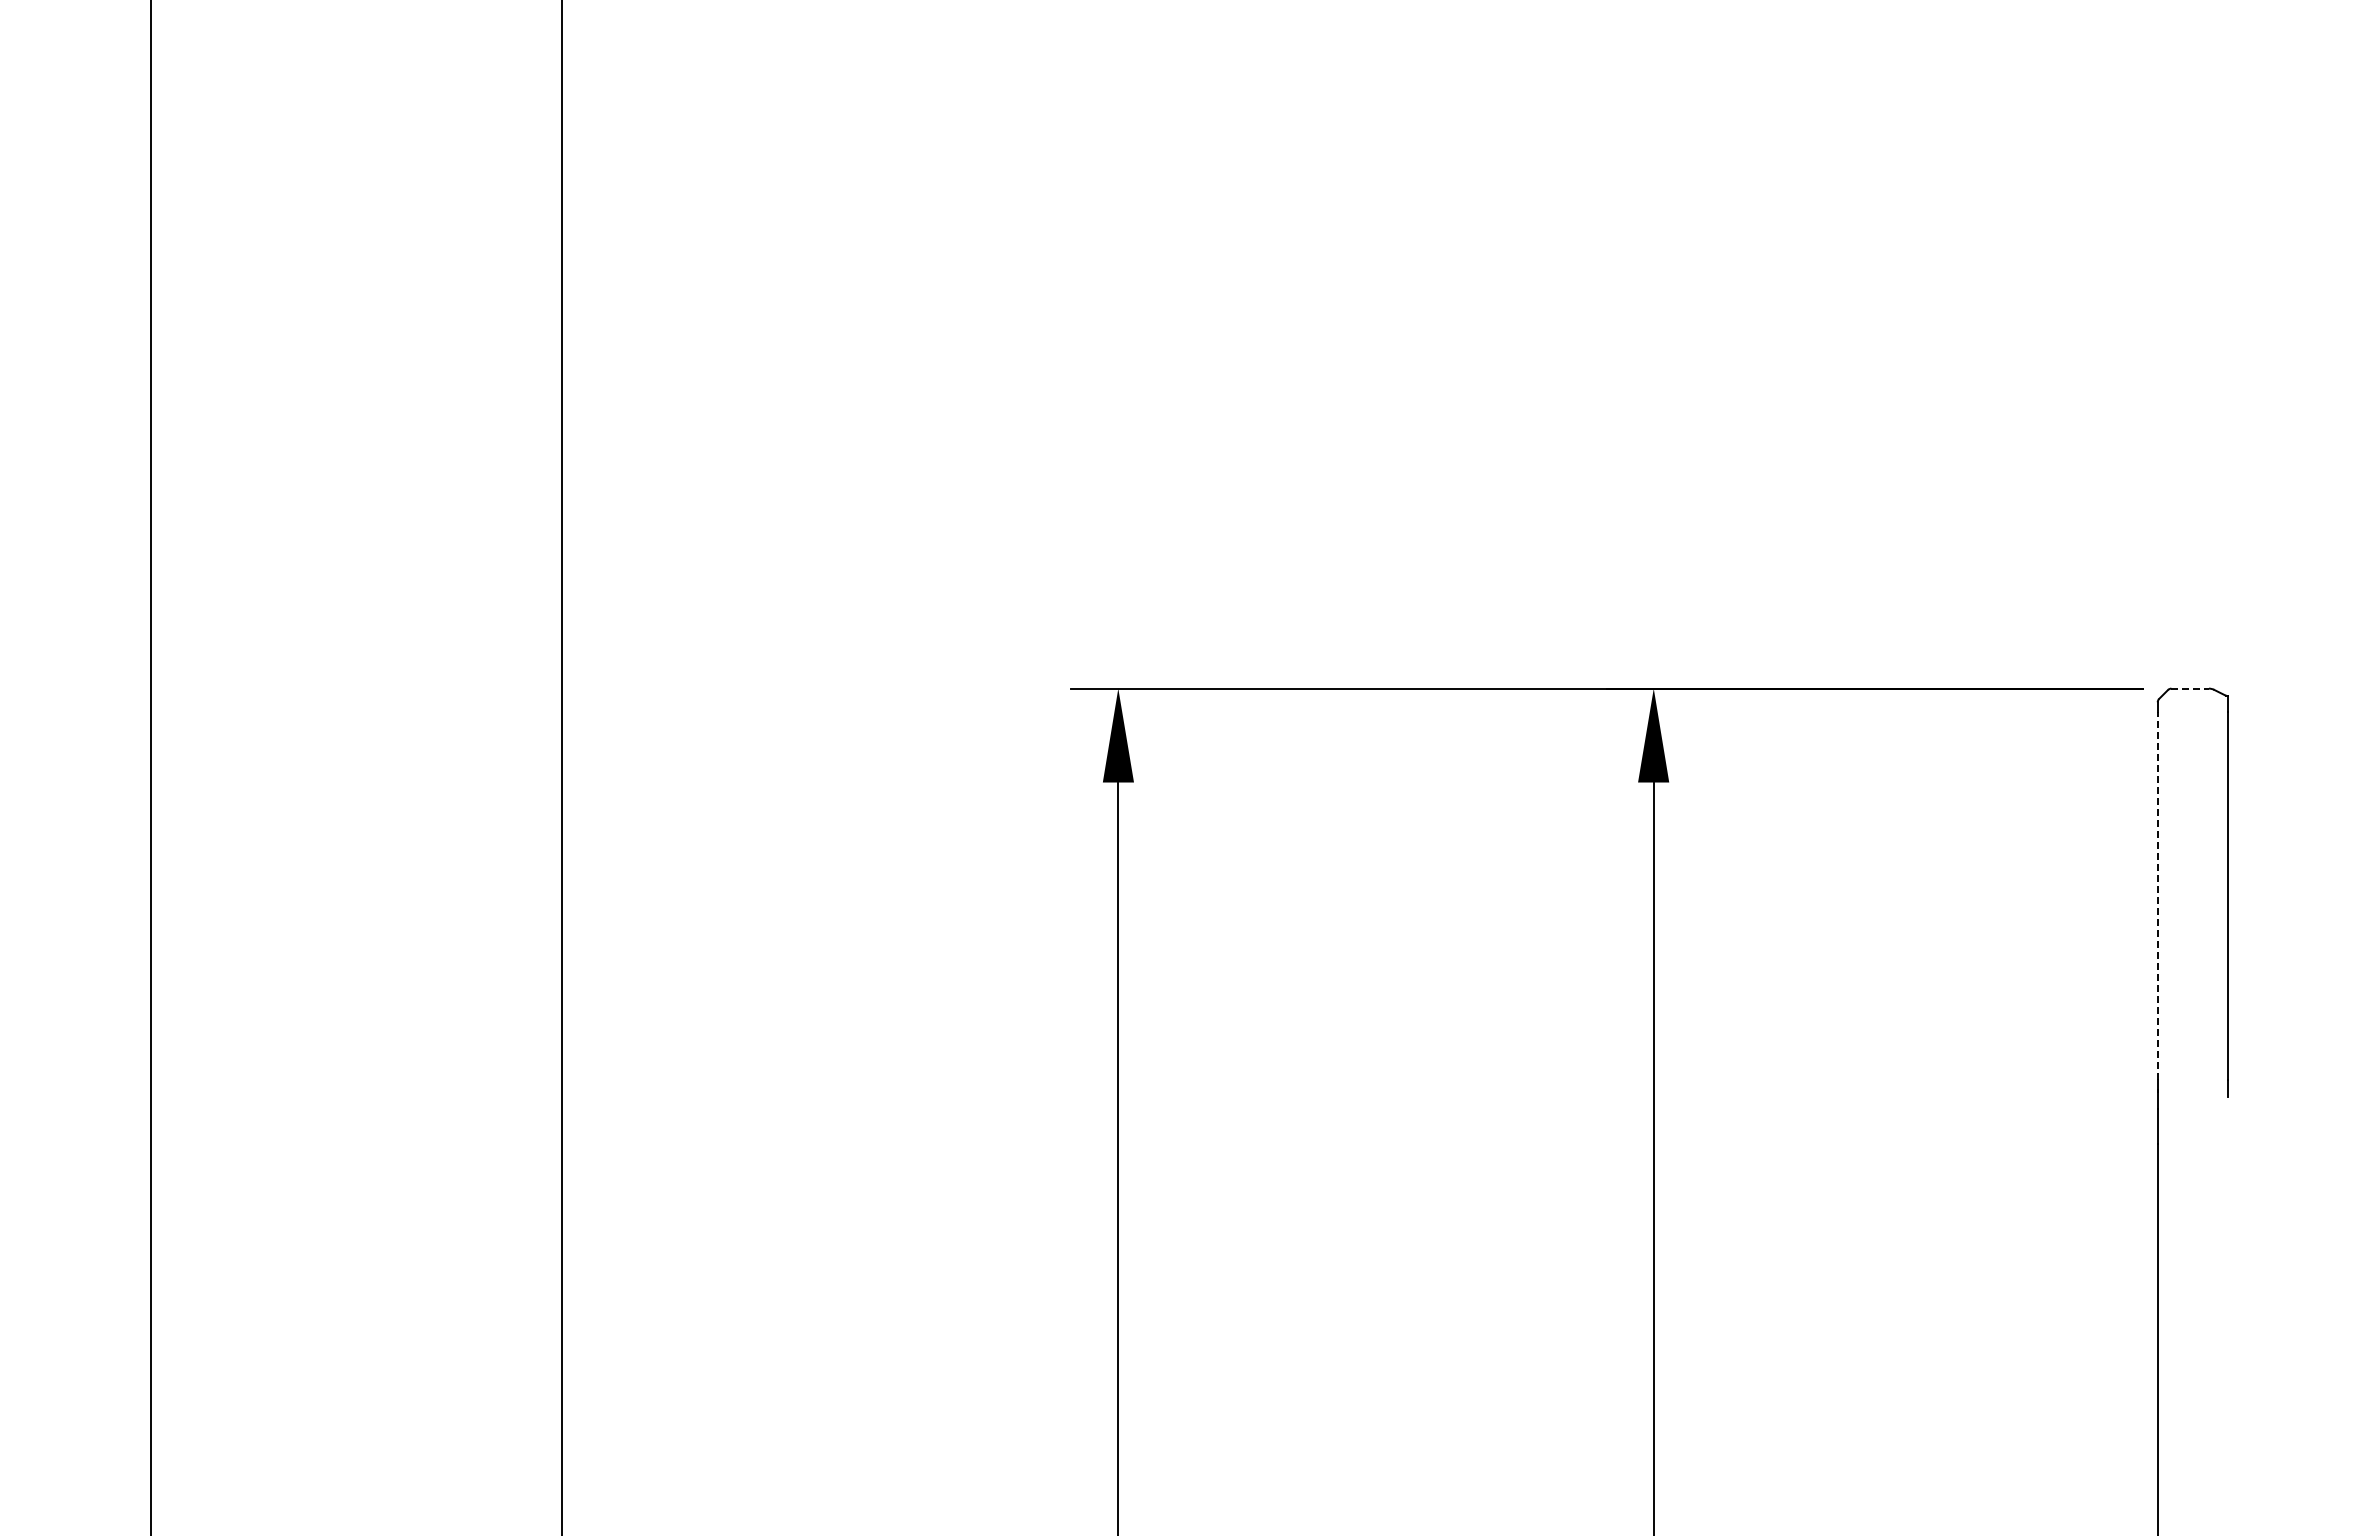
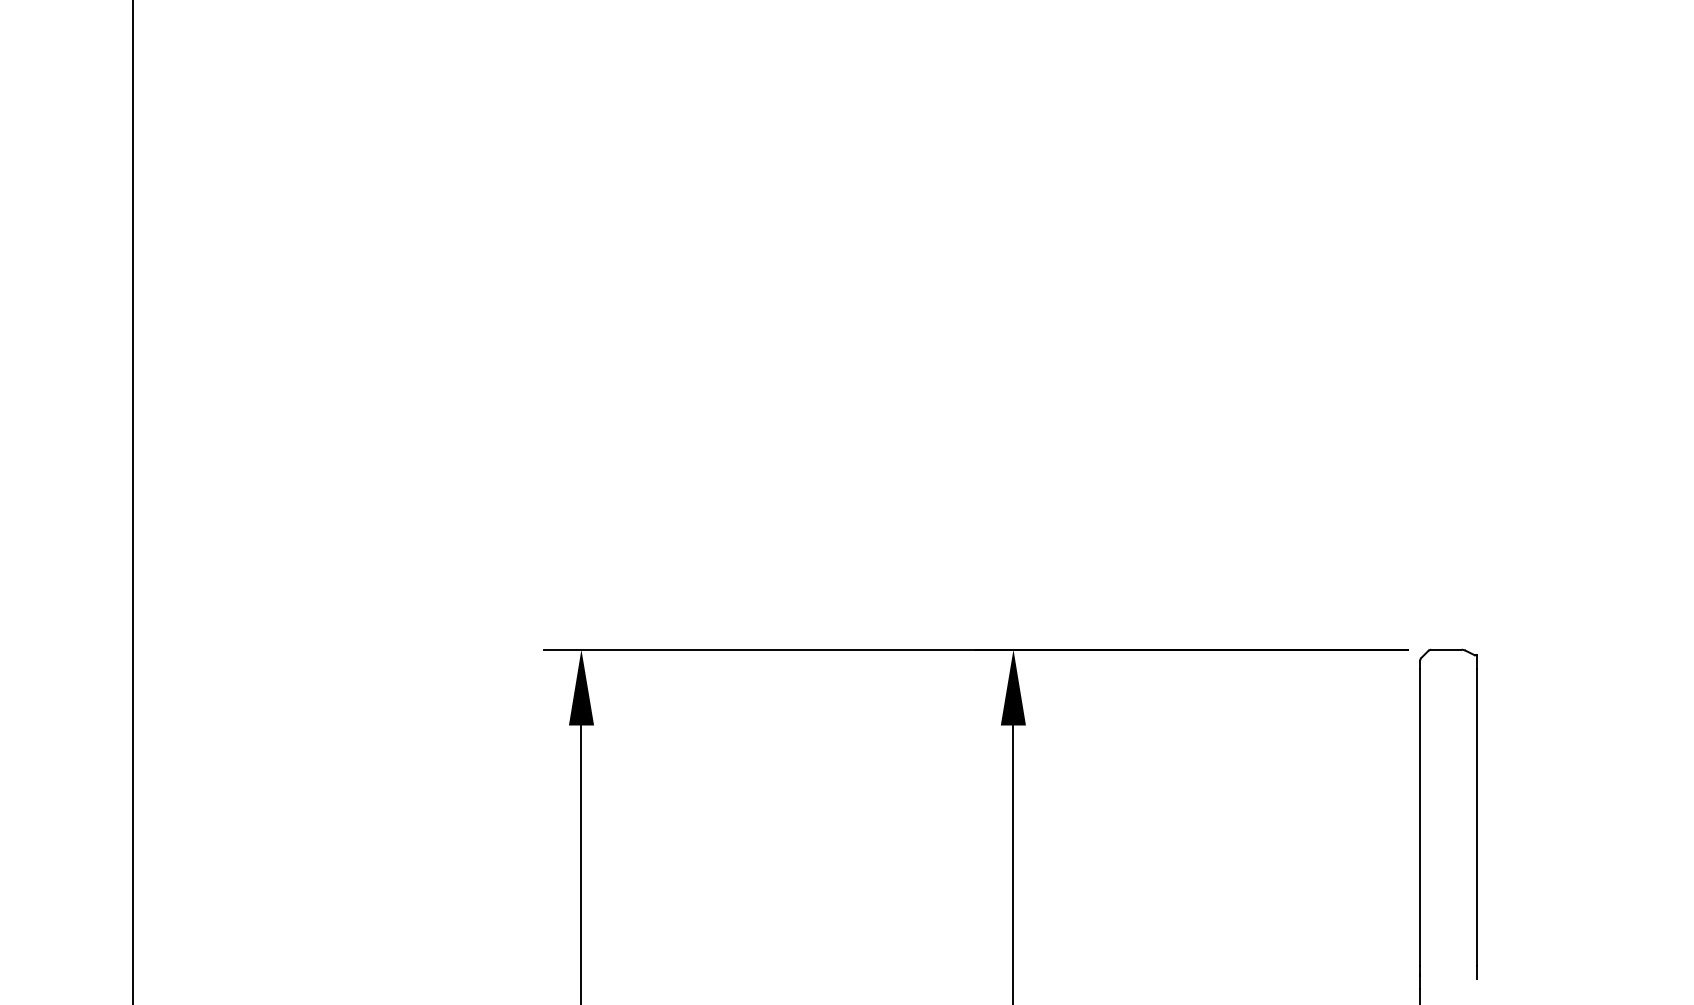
line: (2190, 688) -> (1446, 649), dashed -> solid
line: (2157, 895) -> (1419, 816), dashed -> solid

